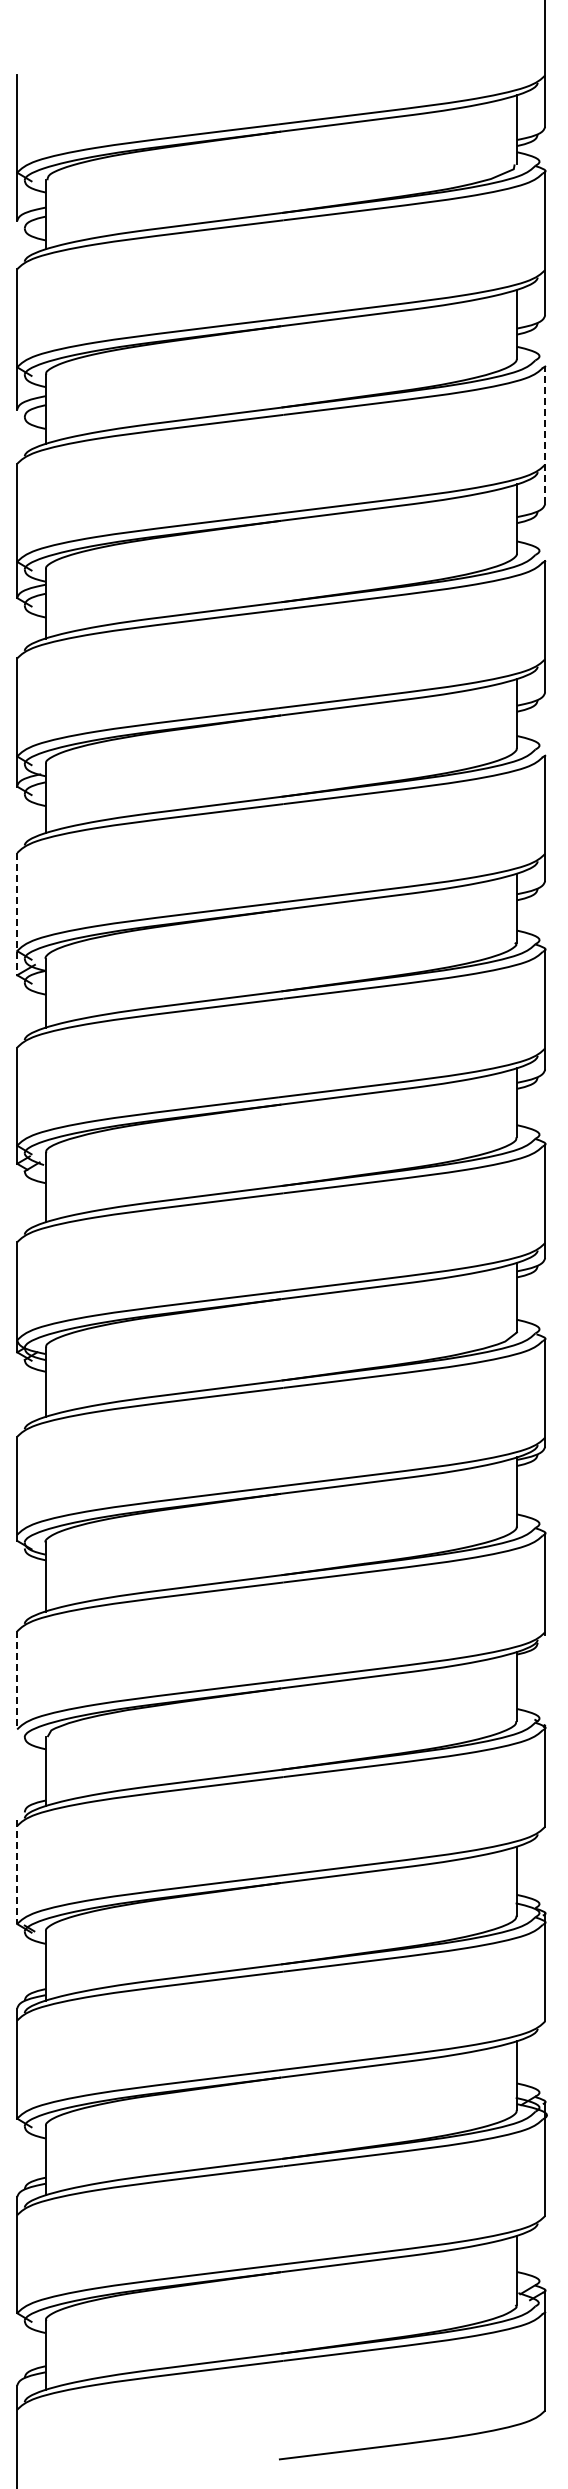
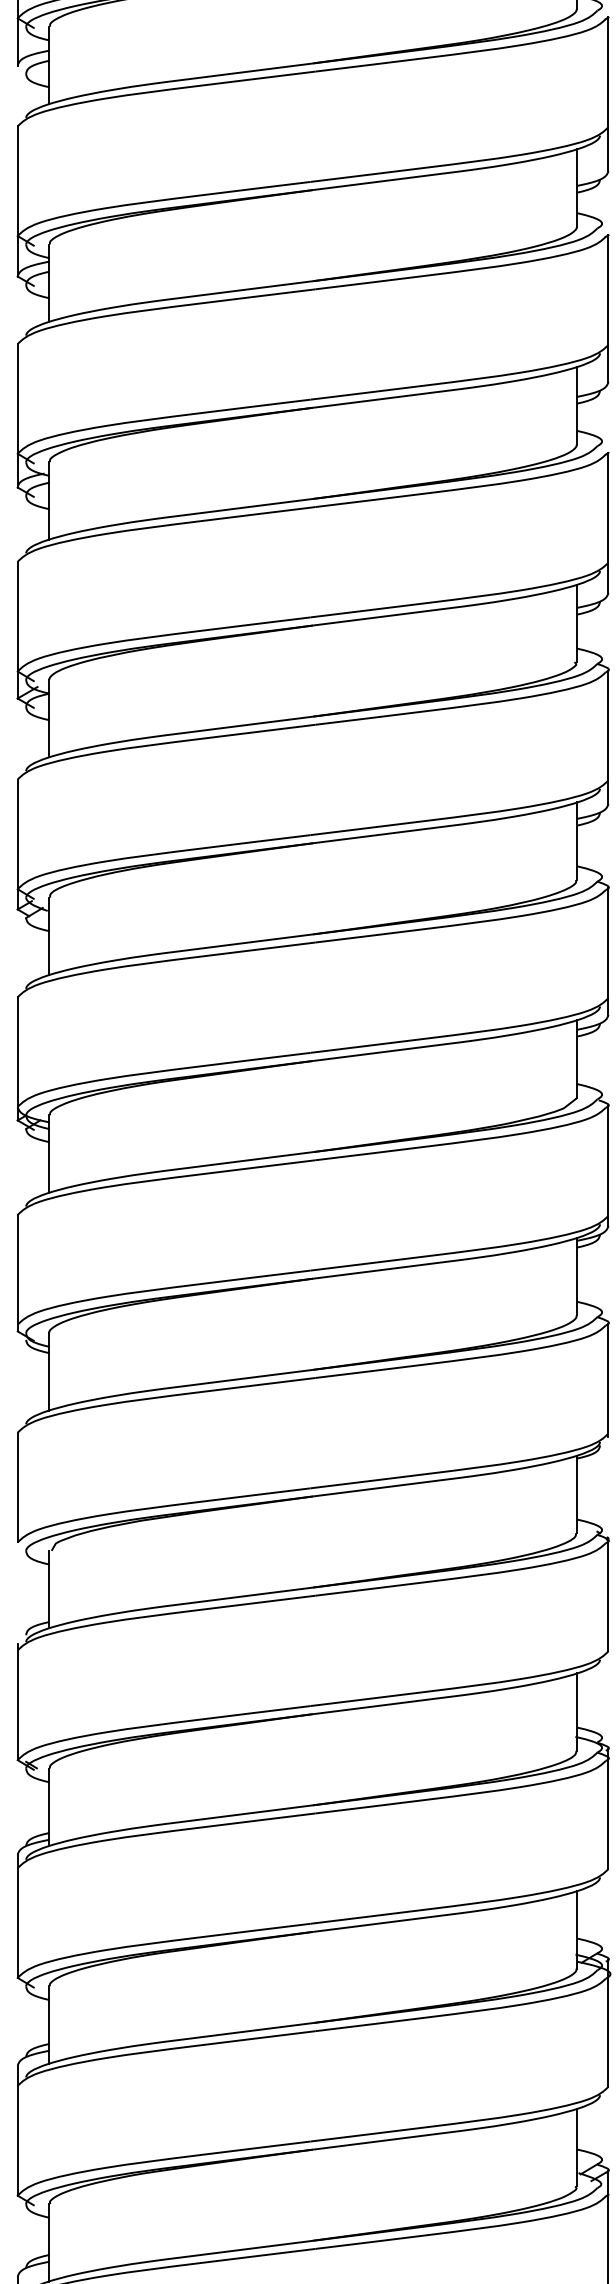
line: (545, 435) -> (608, 94), dashed -> solid
line: (17, 914) -> (18, 630), dashed -> solid
line: (17, 1680) -> (18, 1487), dashed -> solid
line: (17, 1872) -> (18, 1702), dashed -> solid

